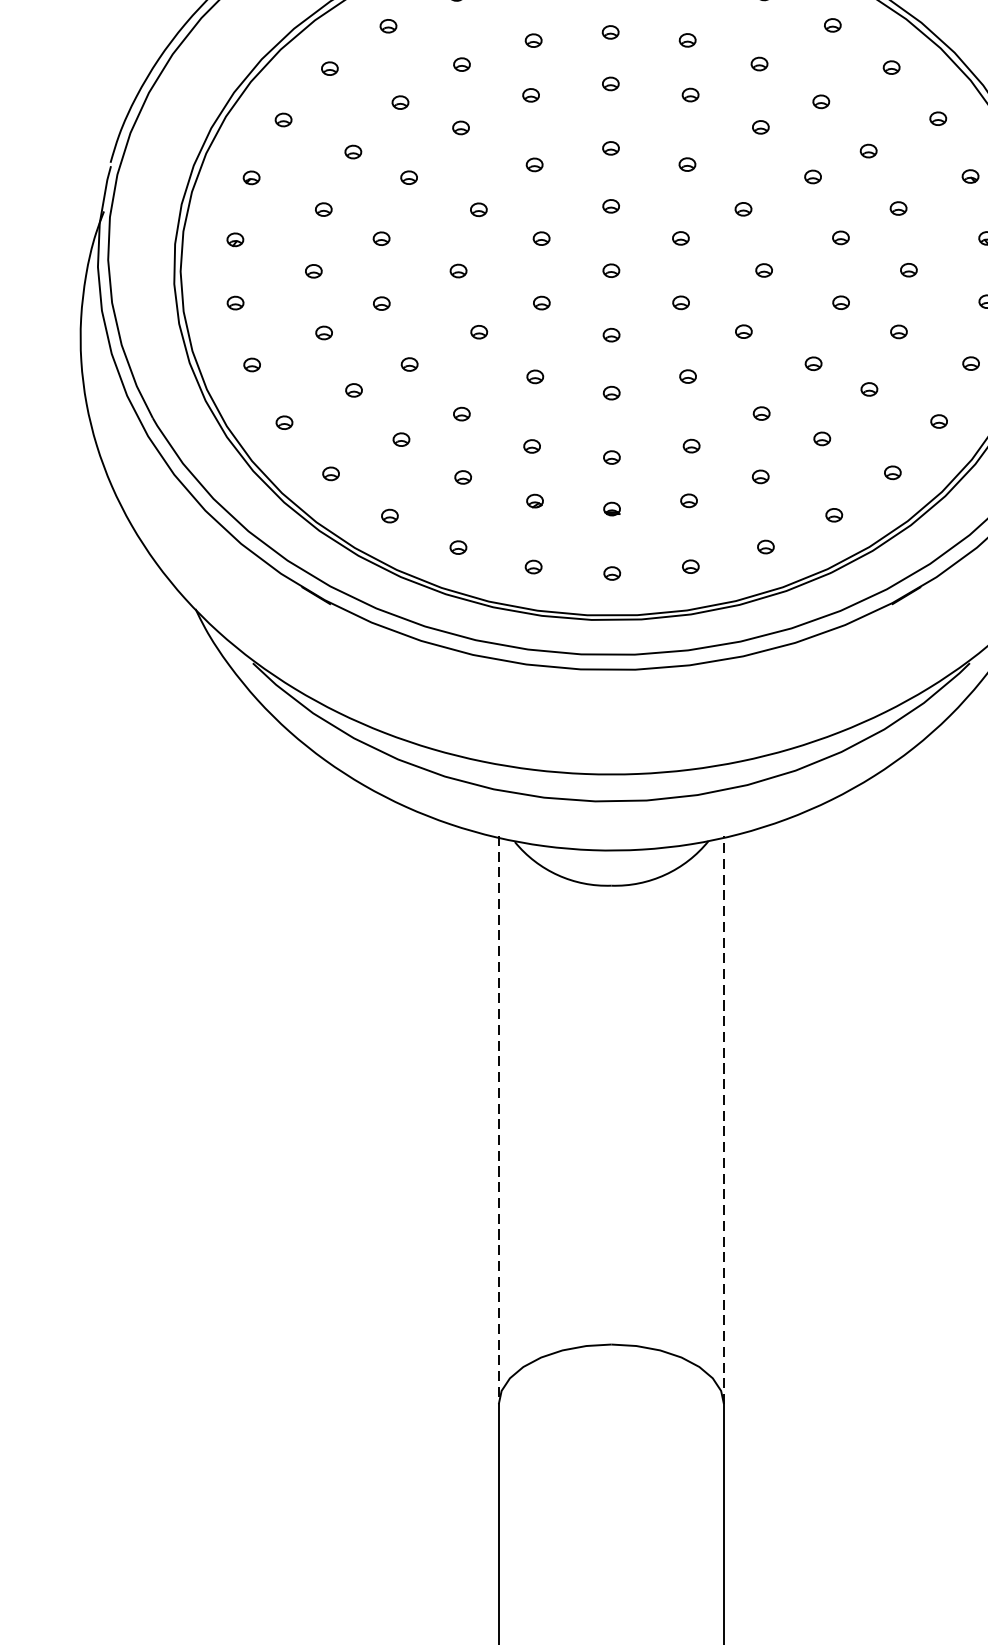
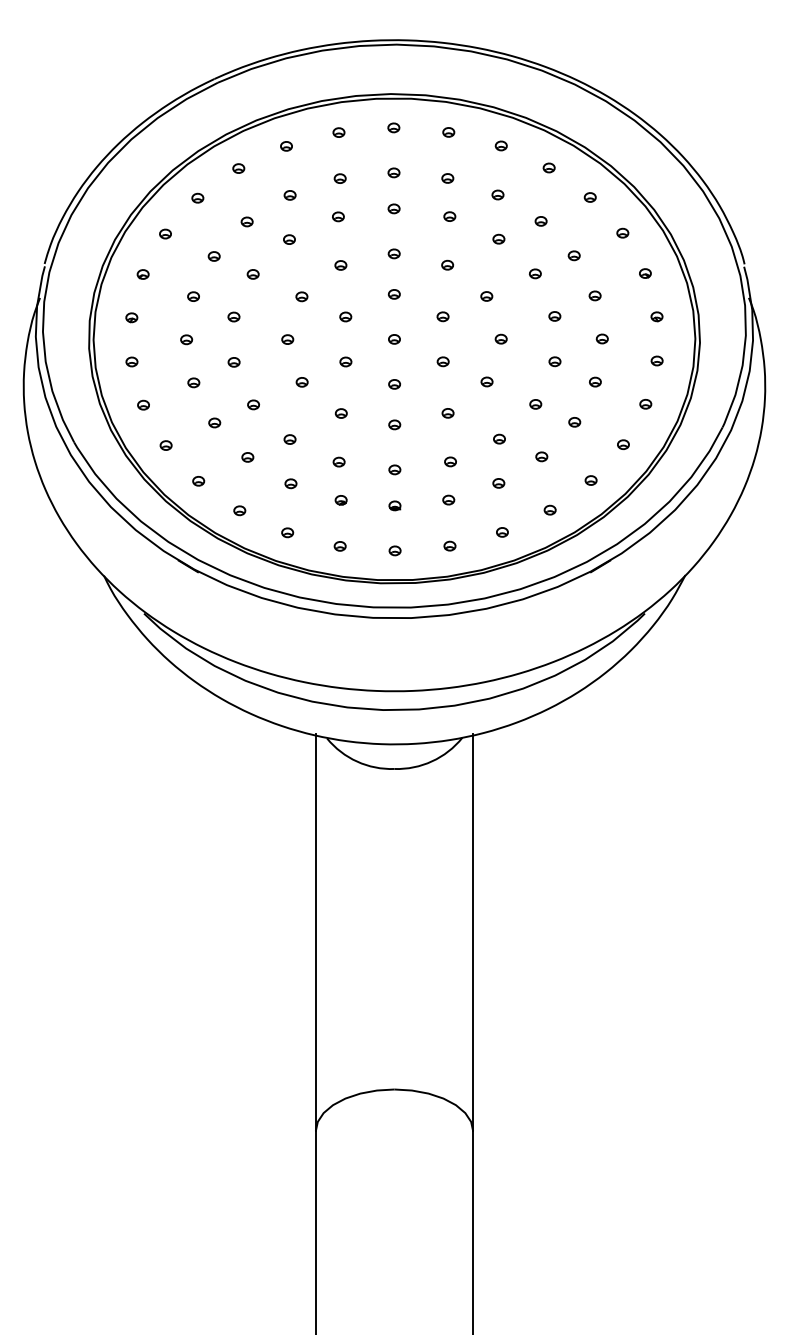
line: (498, 1119) -> (315, 932), dashed -> solid
line: (724, 1119) -> (473, 932), dashed -> solid

